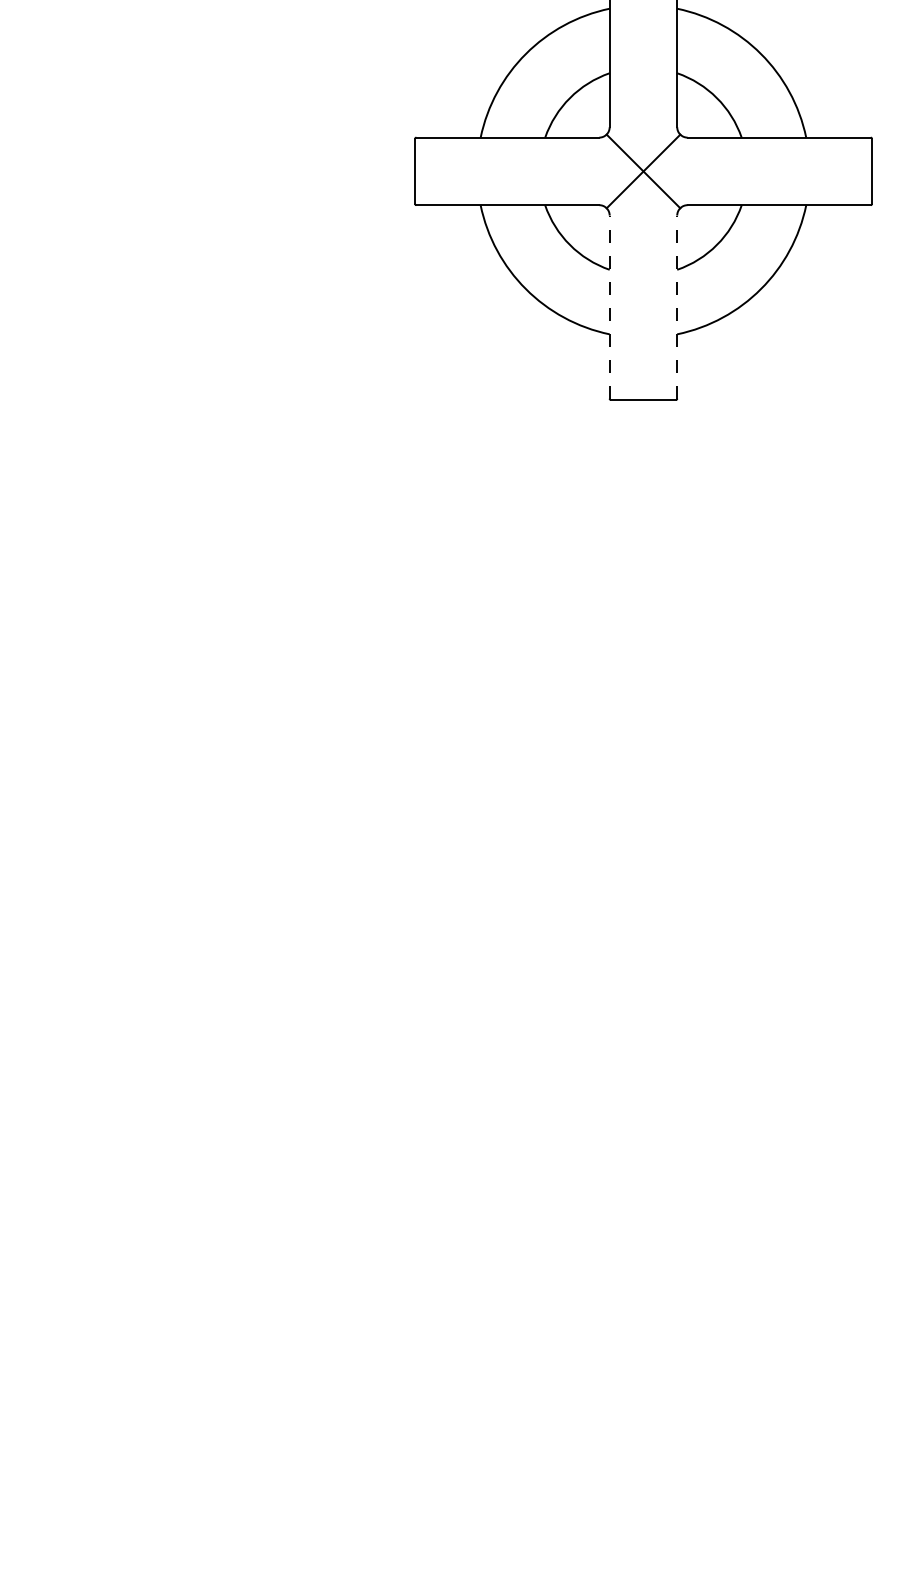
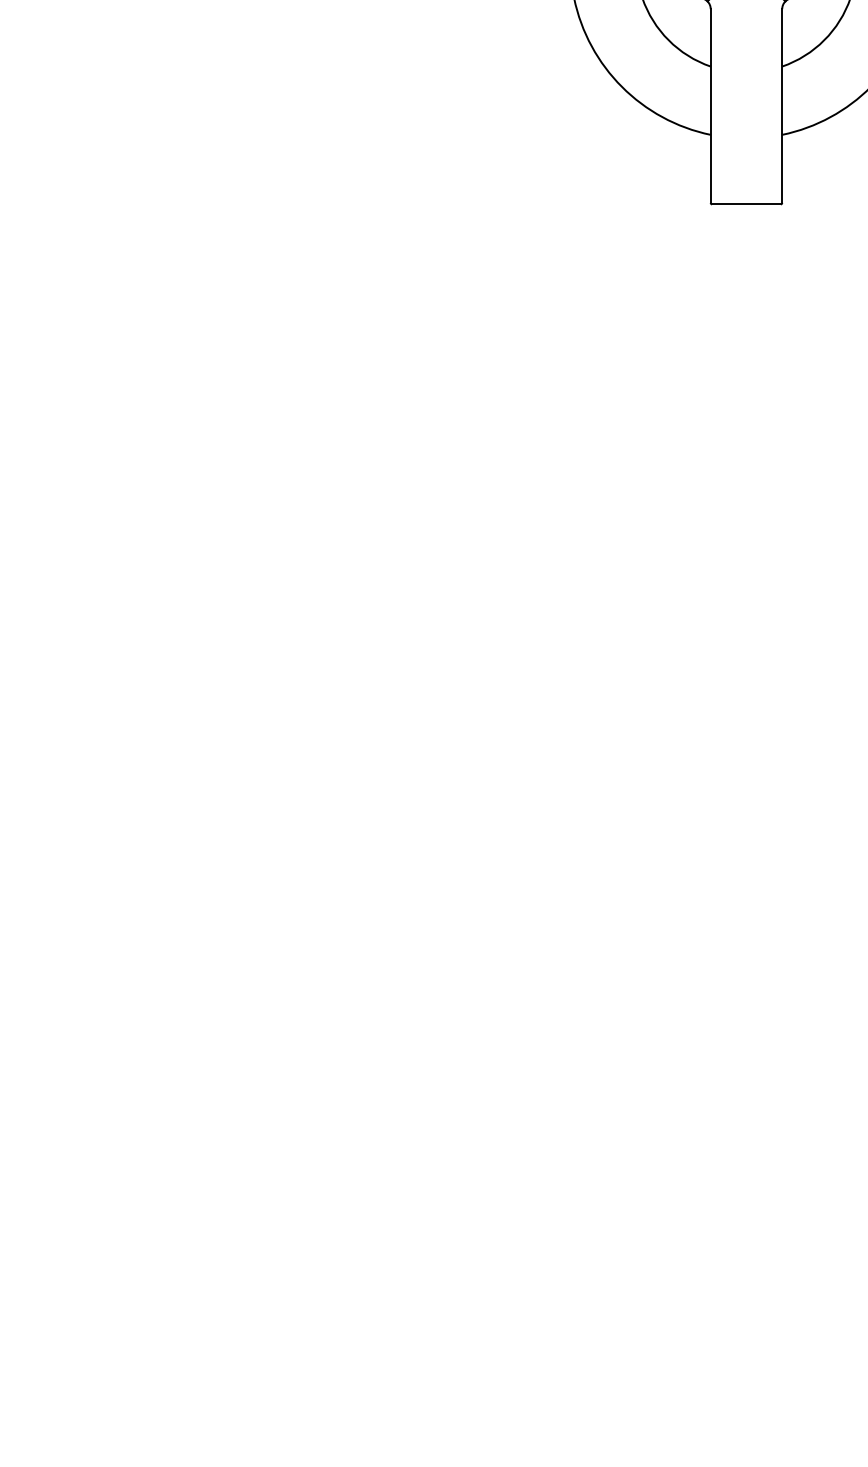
line: (609, 307) -> (710, 106), dashed -> solid
line: (677, 307) -> (782, 106), dashed -> solid

